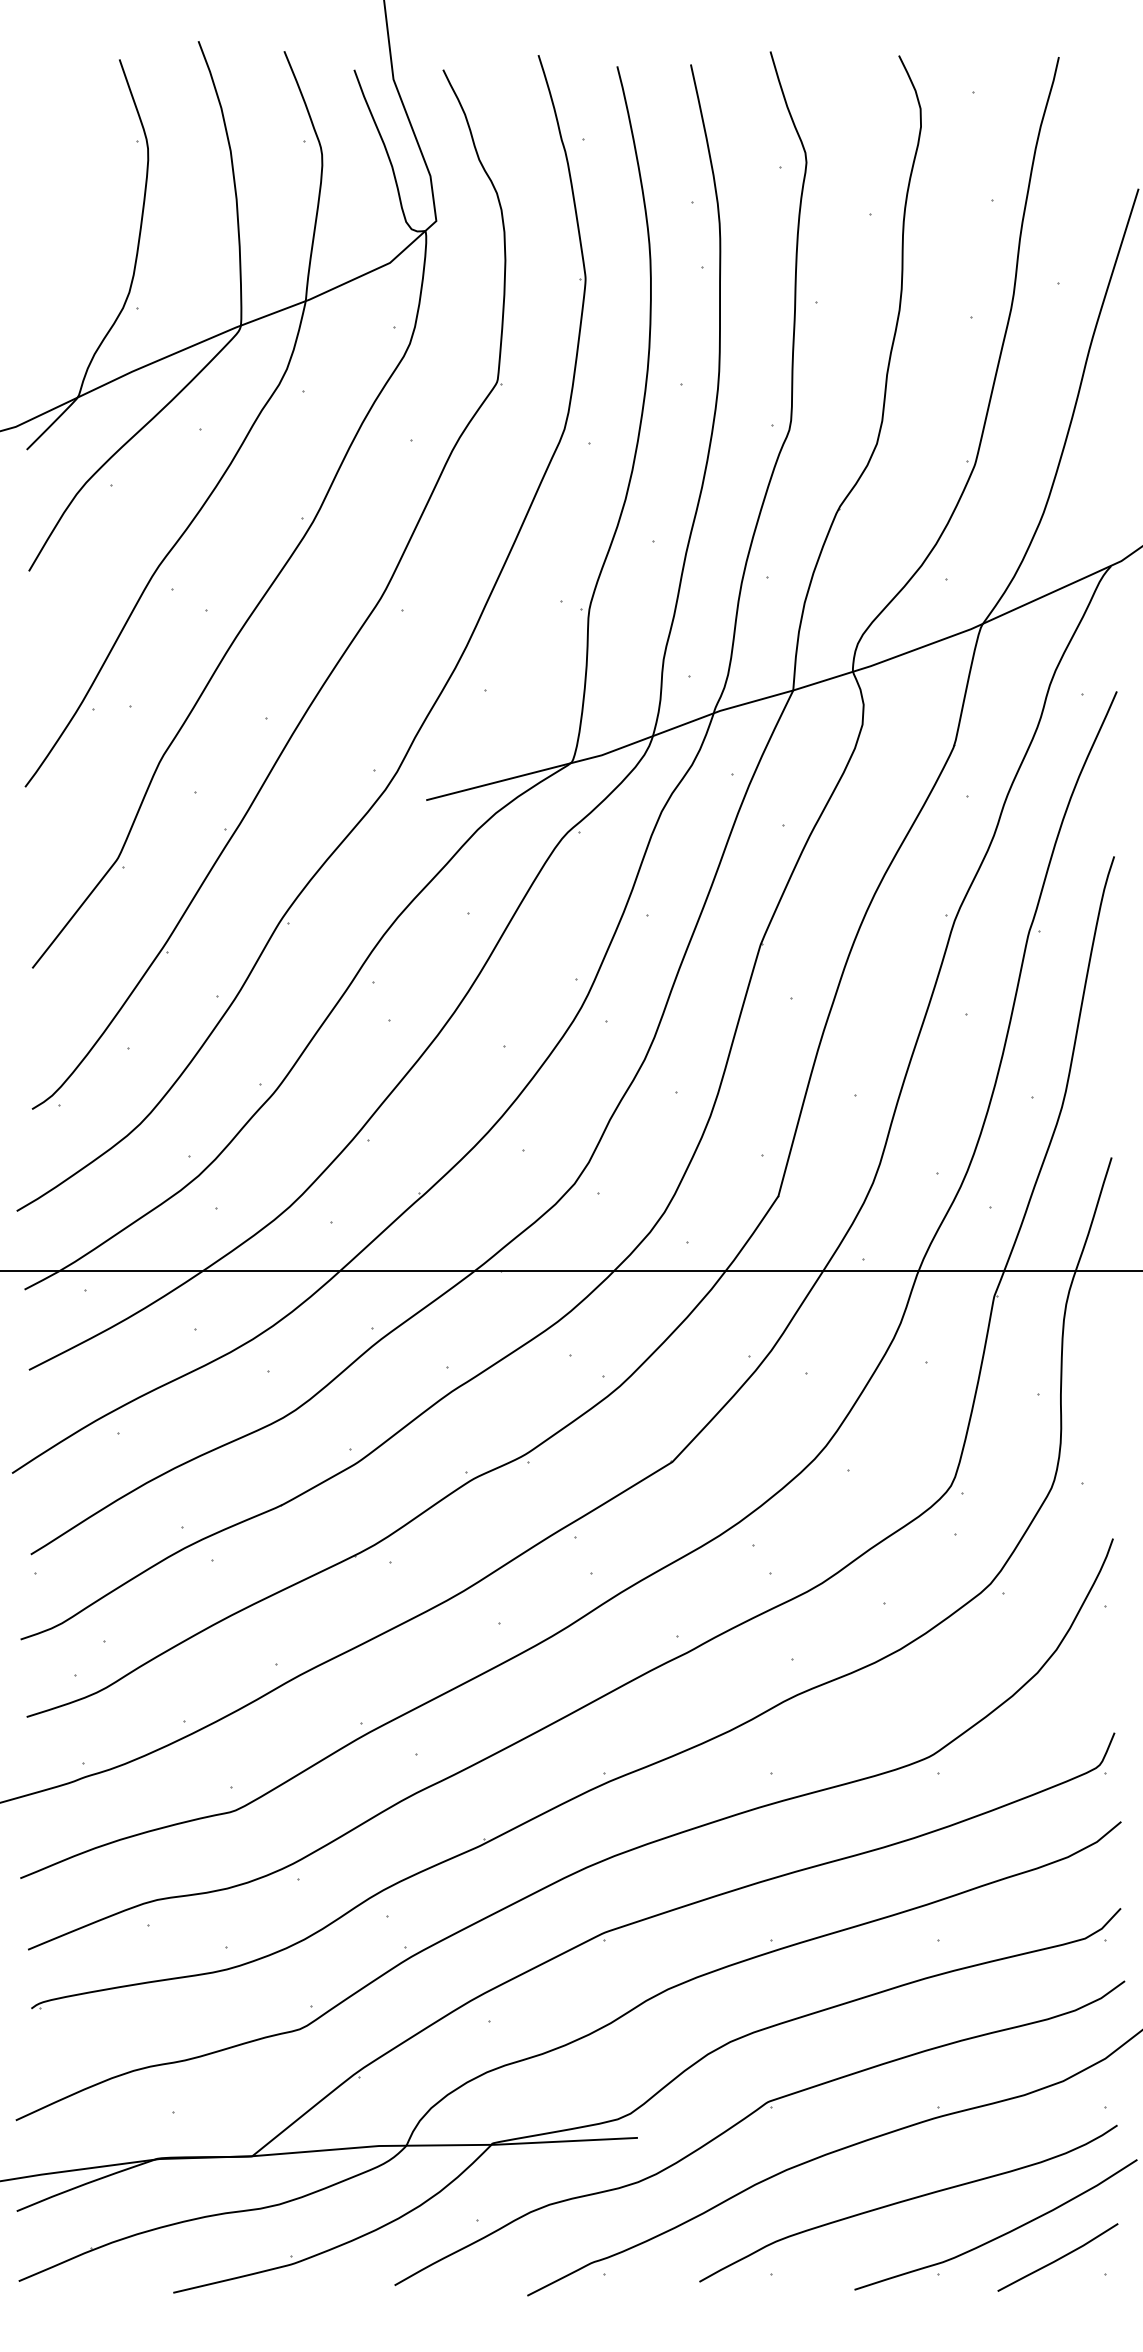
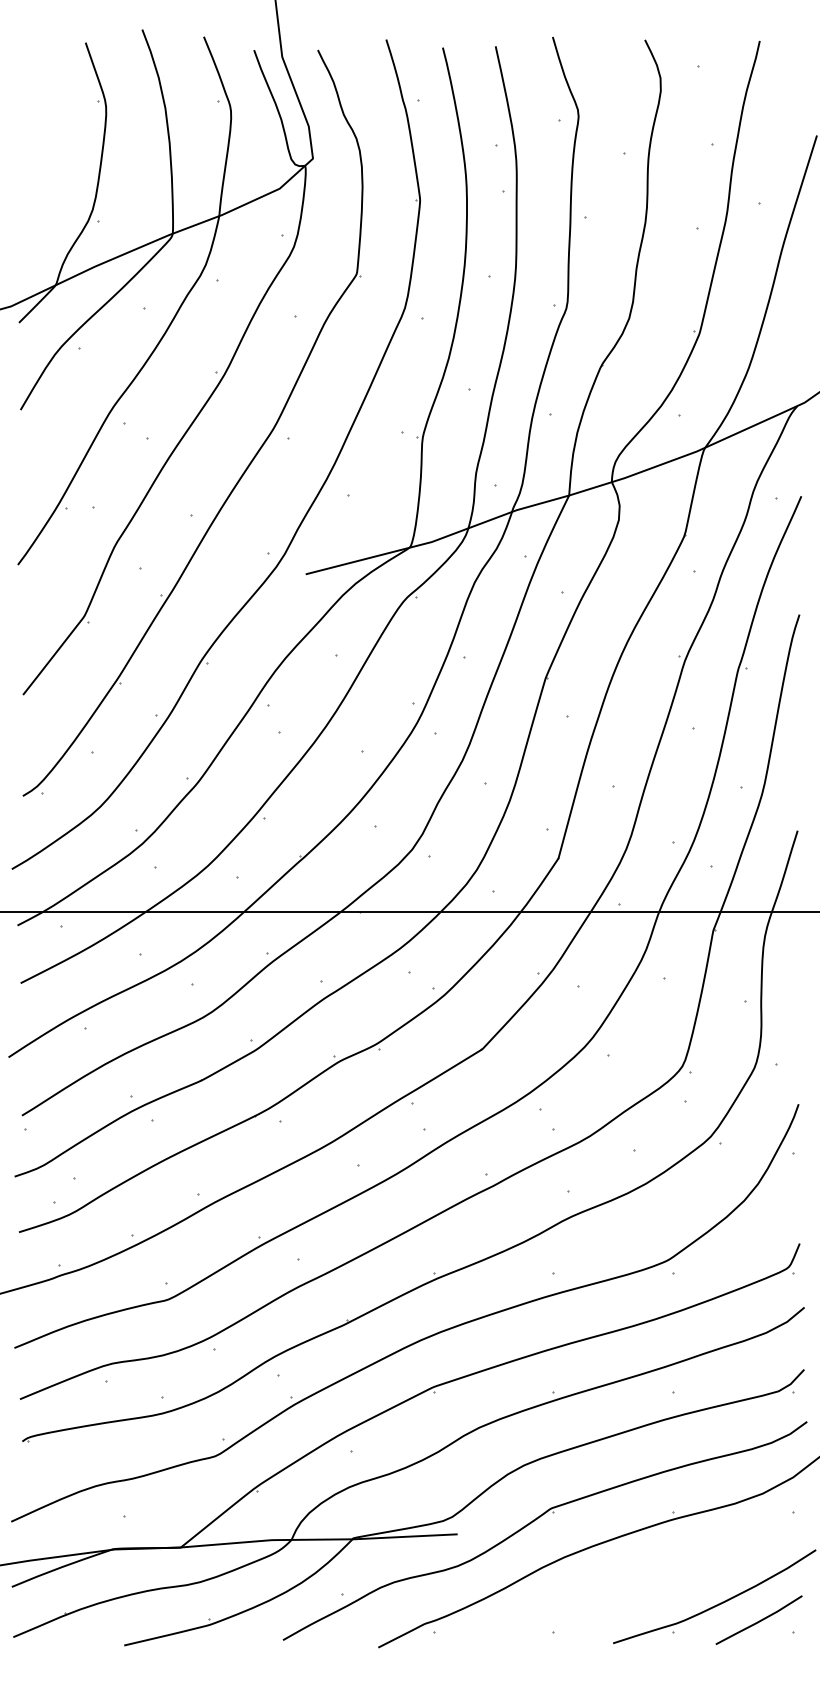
curve: (906, 2202) -> (650, 1580), removed

